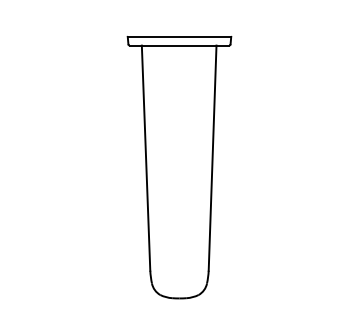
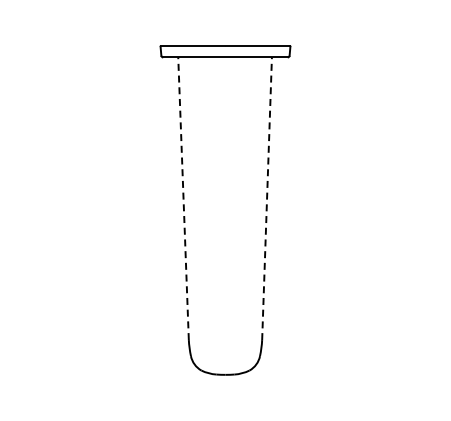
line: (146, 157) -> (183, 198), solid -> dashed
line: (212, 157) -> (267, 198), solid -> dashed

